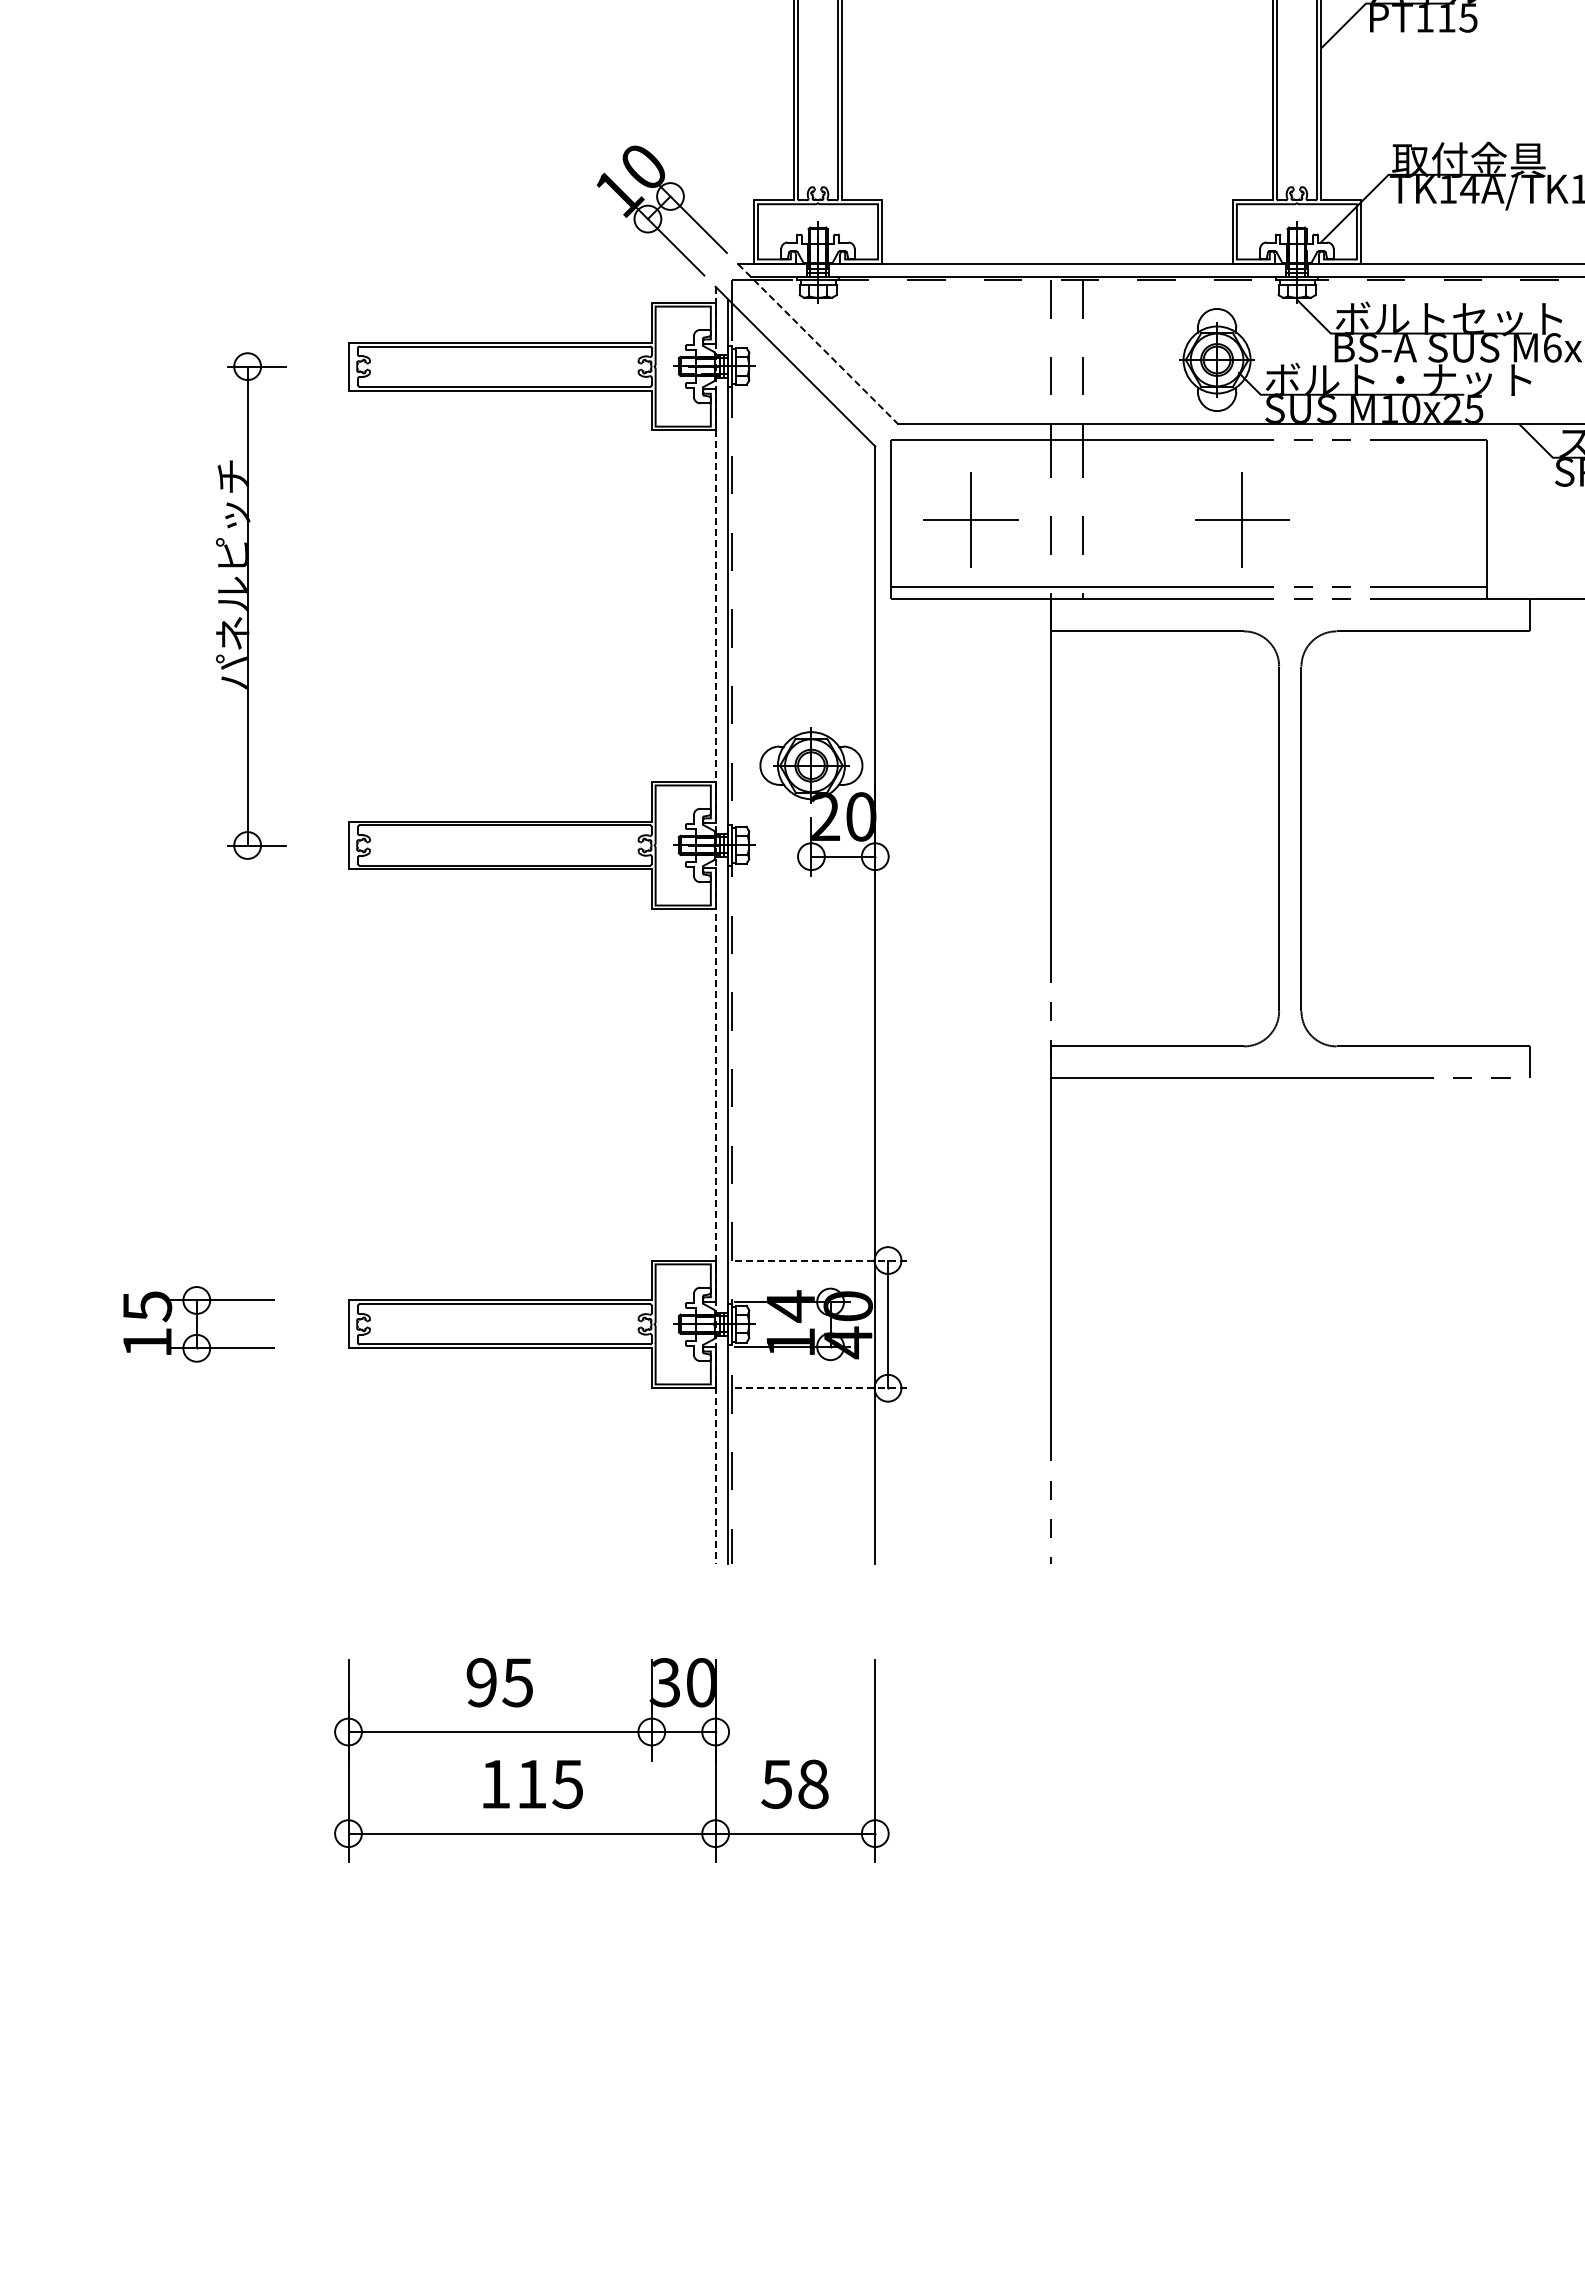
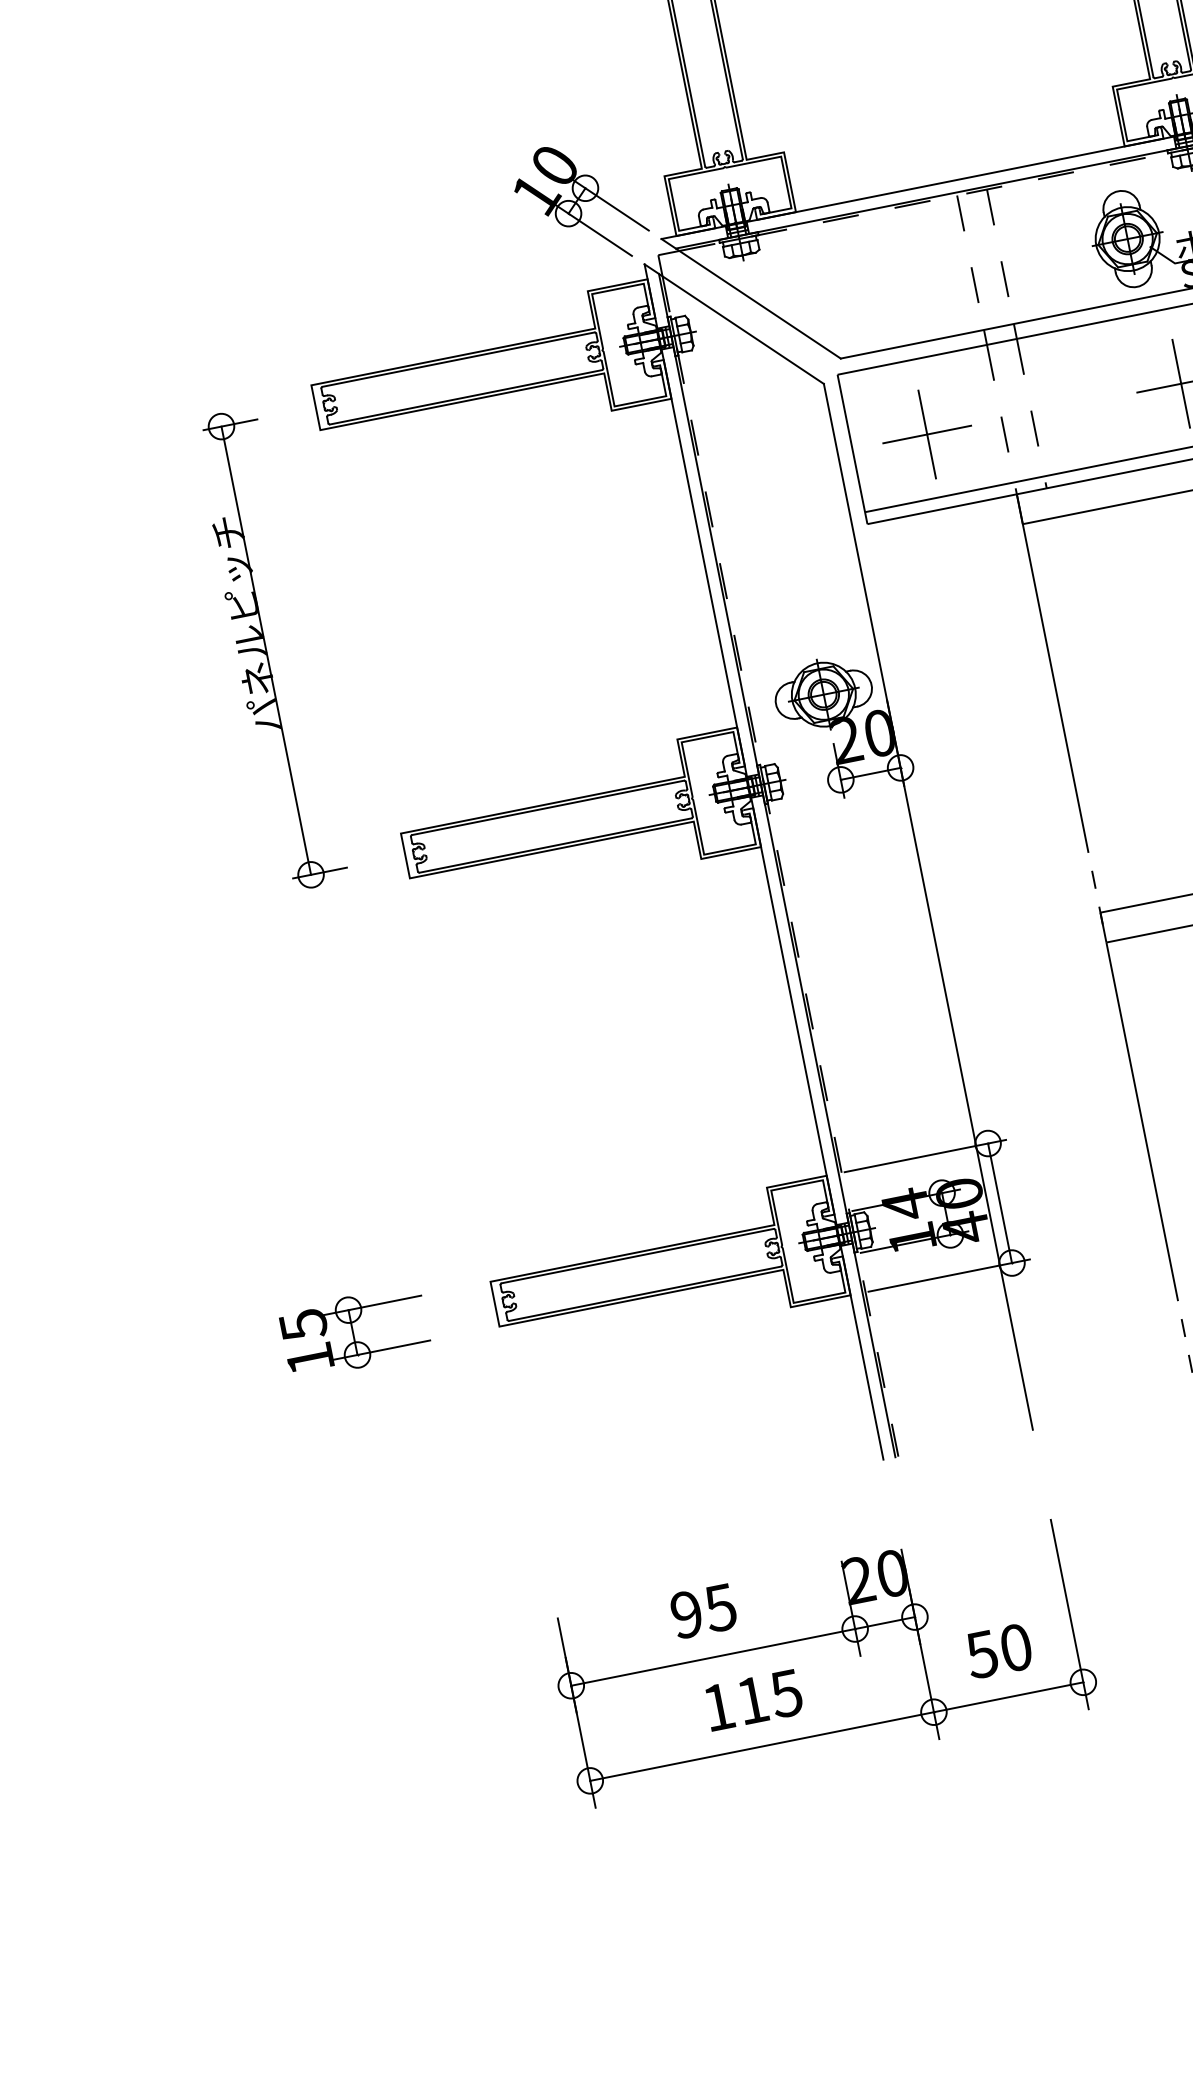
line: (818, 344) -> (751, 299), dashed -> solid
line: (715, 925) -> (763, 862), dashed -> solid
line: (821, 1260) -> (925, 1155), dashed -> solid
line: (821, 1388) -> (949, 1275), dashed -> solid
text: (664, 1682) -> (857, 1580), 30 -> 20
text: (813, 1783) -> (1016, 1646), 58 -> 50

